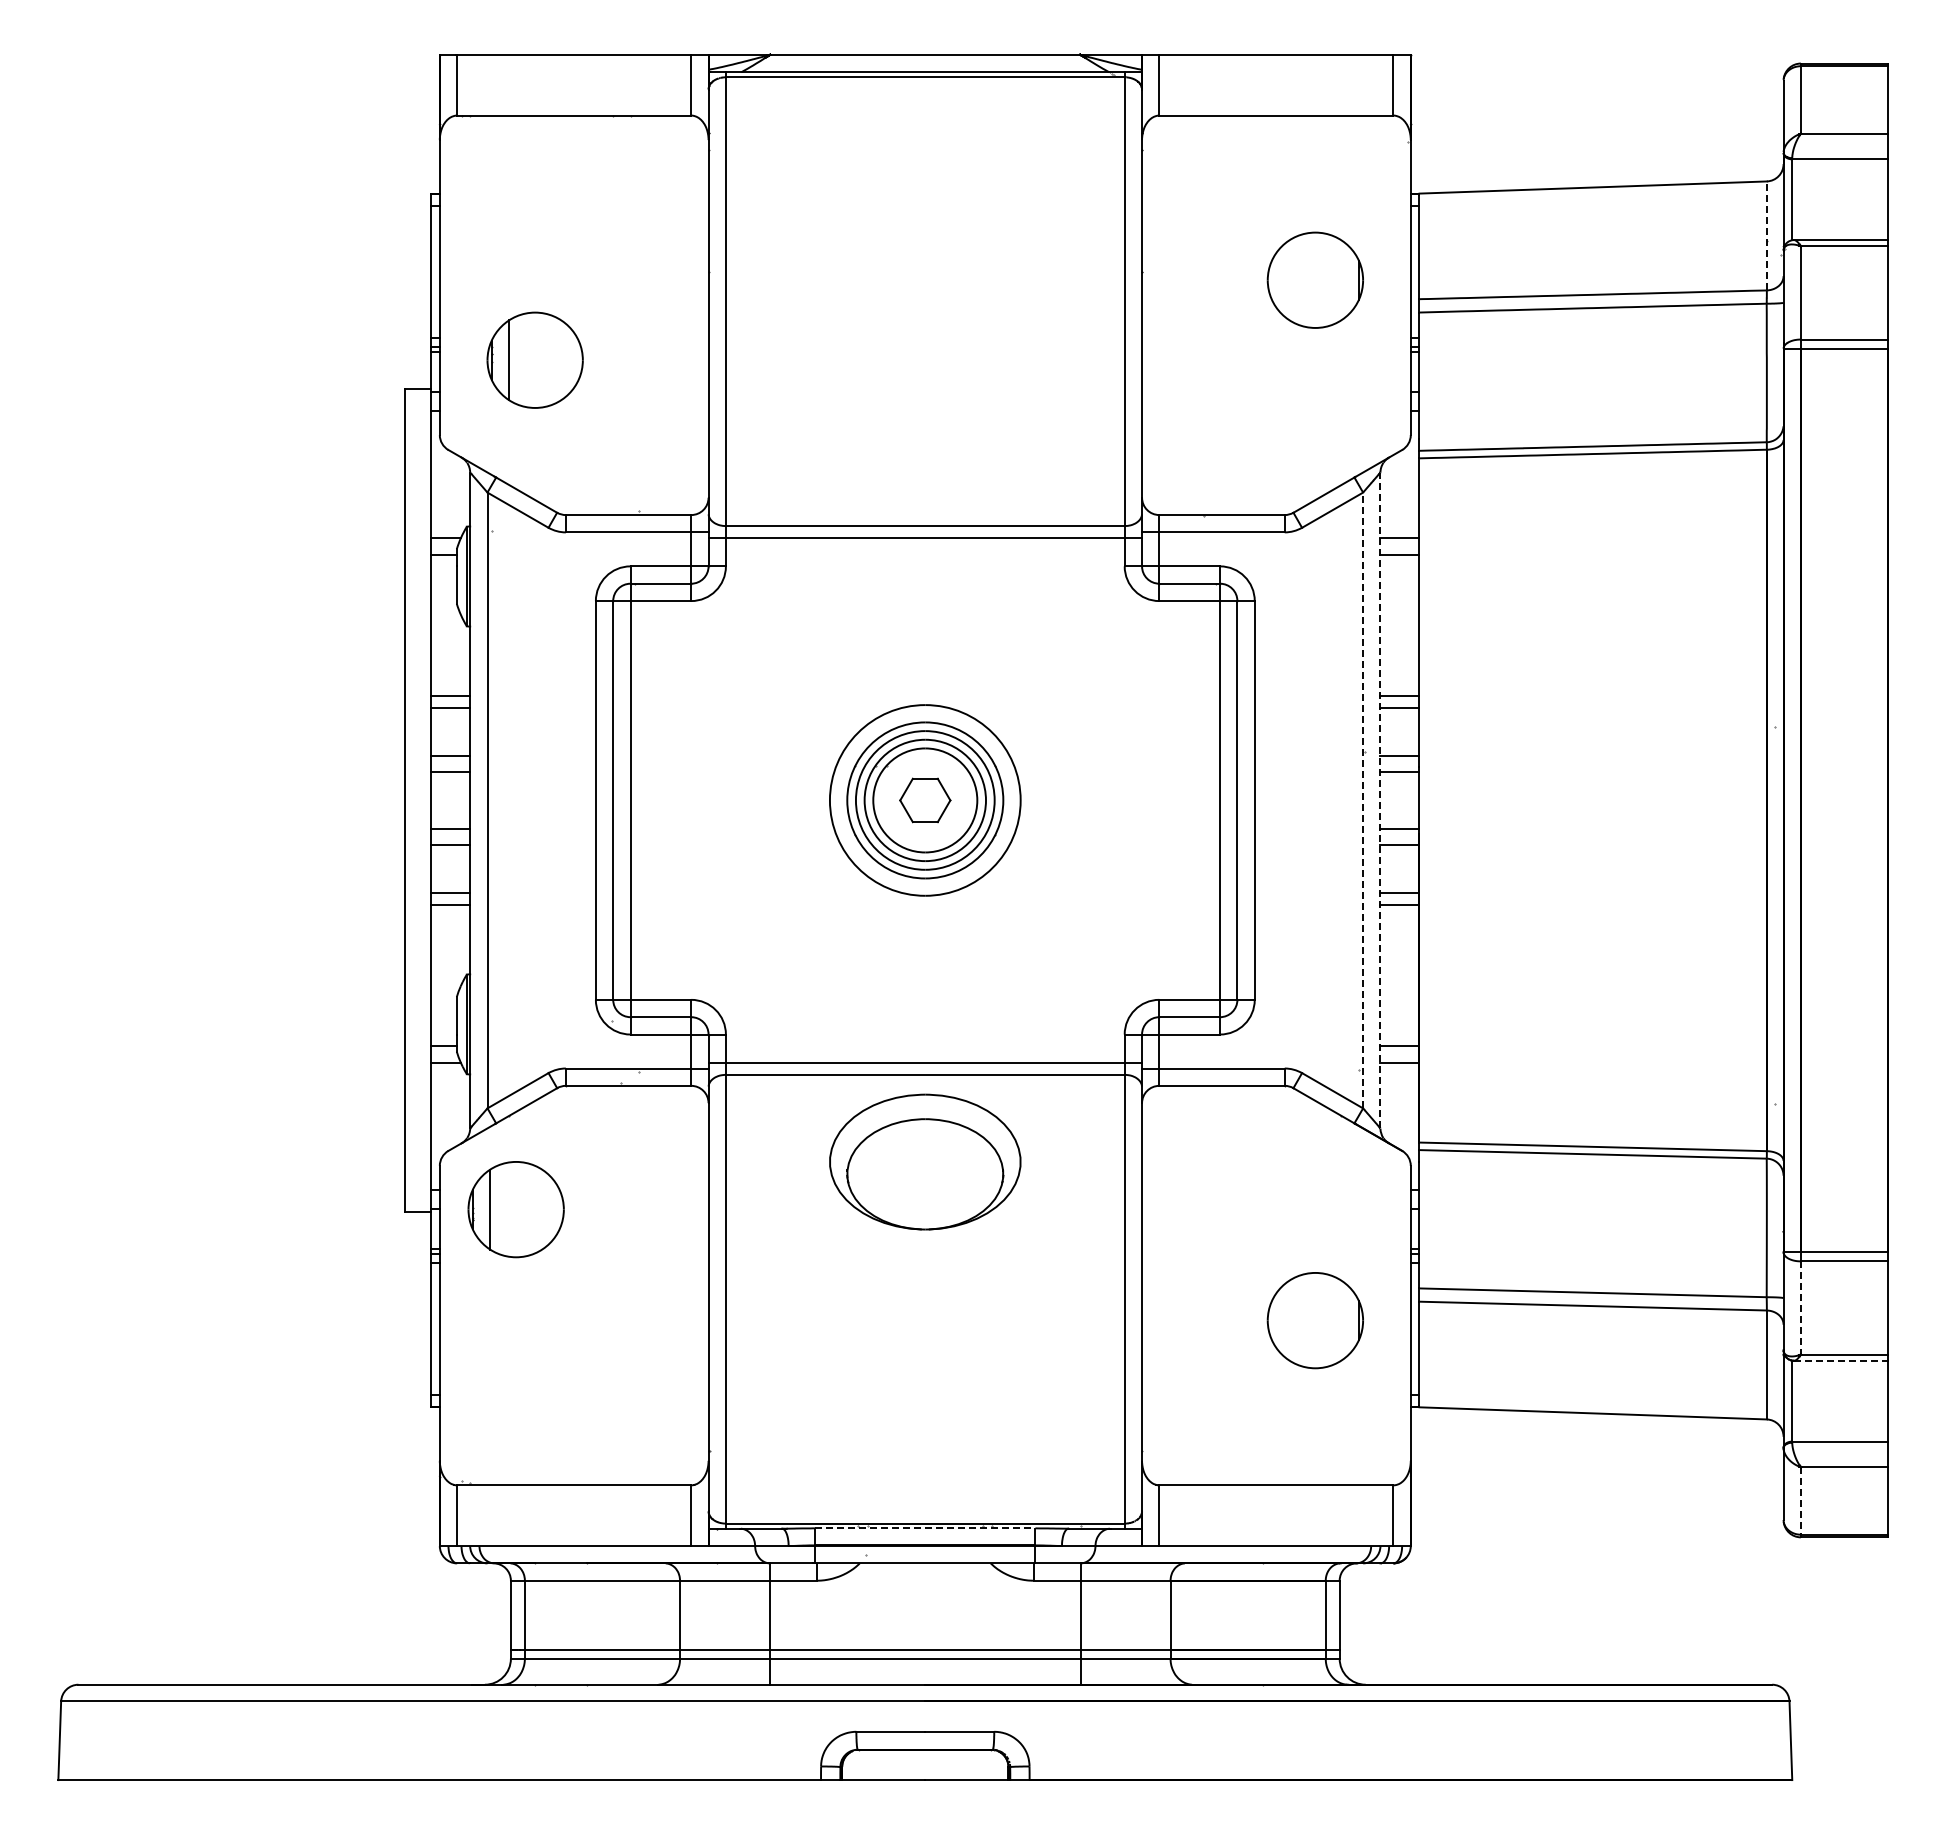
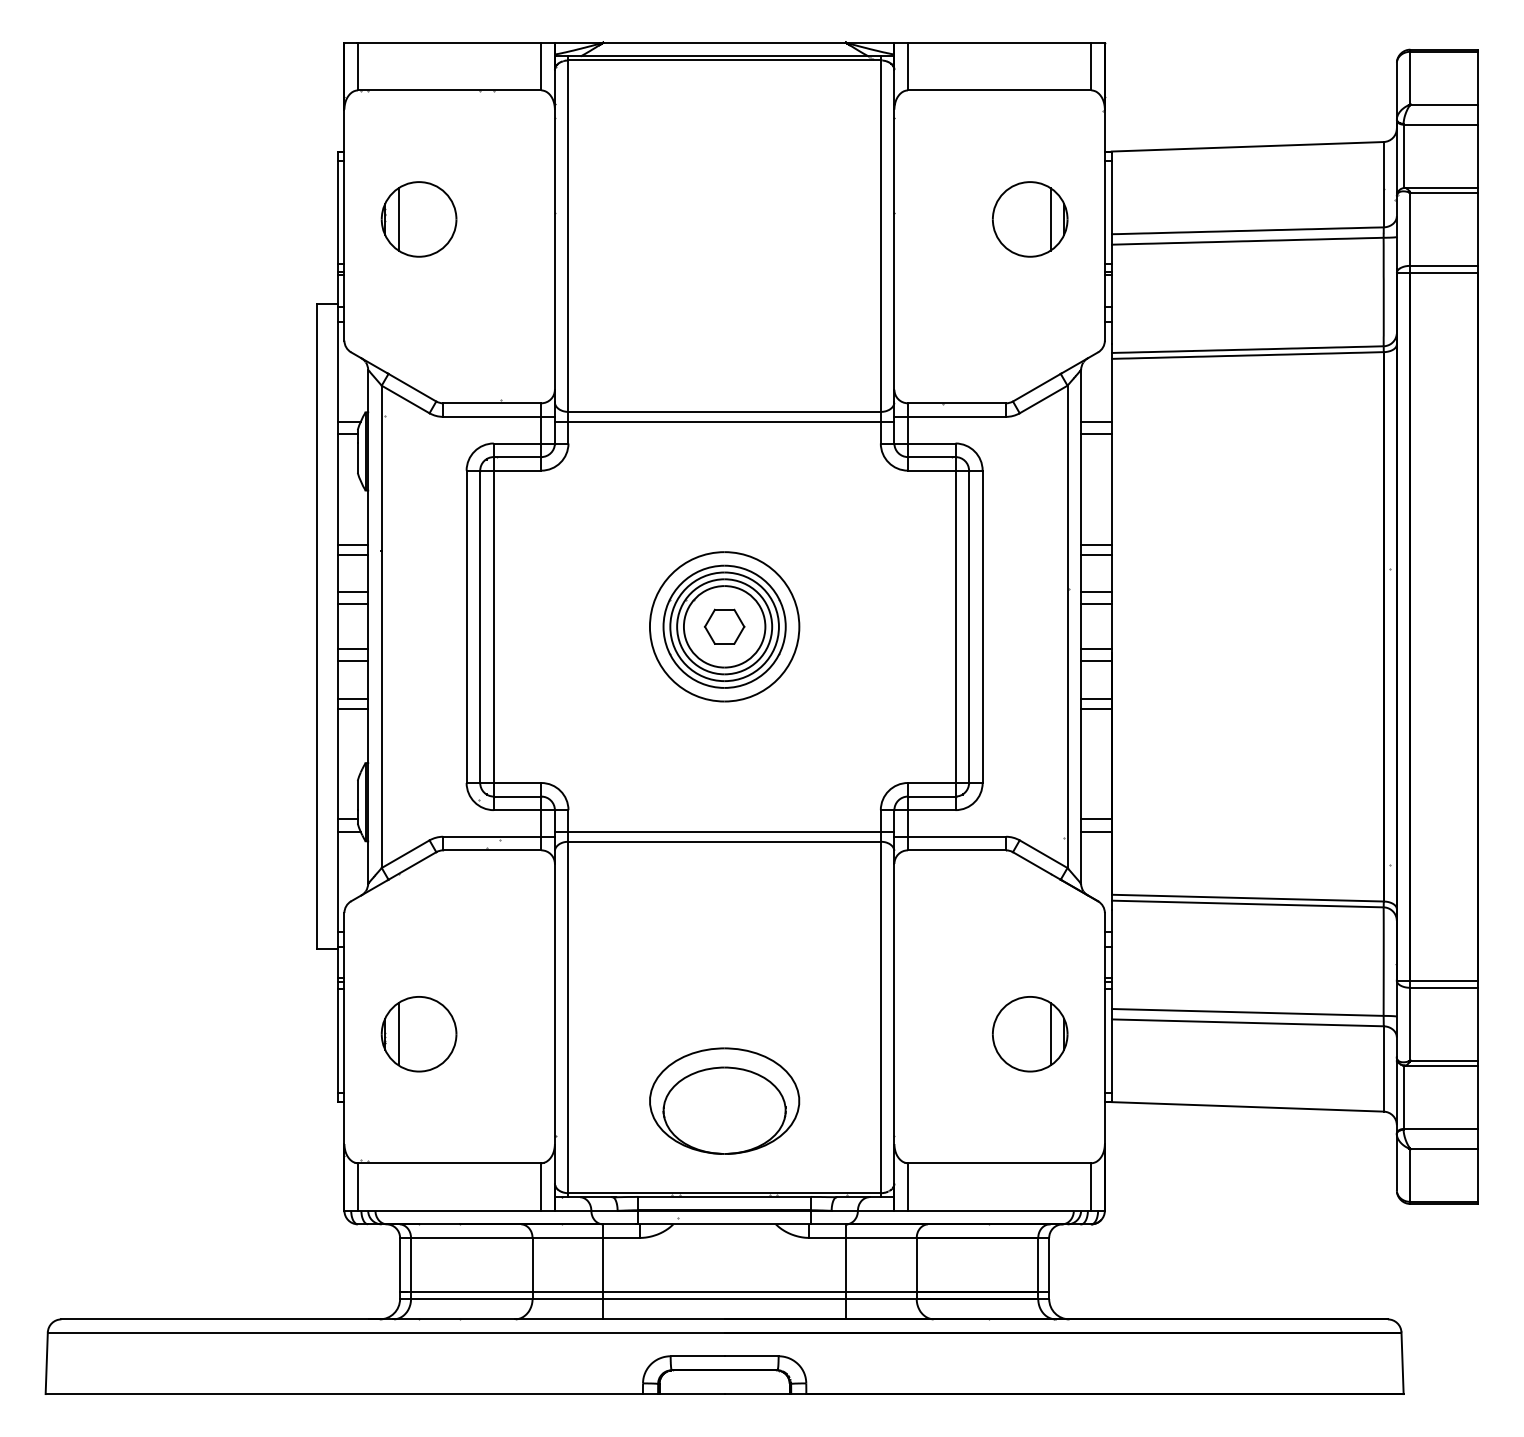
line: (1766, 235) -> (1383, 184), dashed -> solid
line: (1341, 280) -> (1050, 219), added
part: (534, 359) -> (418, 218), moved
line: (1363, 800) -> (1067, 626), dashed -> solid
line: (1380, 800) -> (1081, 626), dashed -> solid
part: (925, 1161) -> (724, 1100), moved
part: (515, 1209) -> (418, 1034), moved
line: (1800, 1307) -> (1410, 1023), dashed -> solid
line: (1341, 1320) -> (1050, 1034), added
line: (1840, 1360) -> (1441, 1065), dashed -> solid
line: (1800, 1500) -> (1410, 1175), dashed -> solid
line: (925, 1528) -> (724, 1197), dashed -> solid

